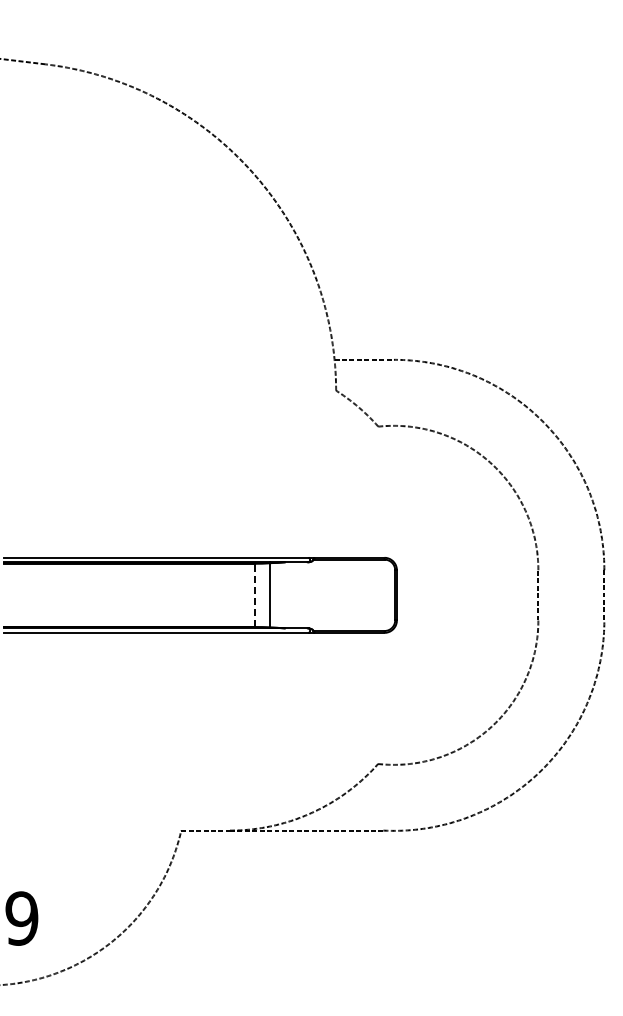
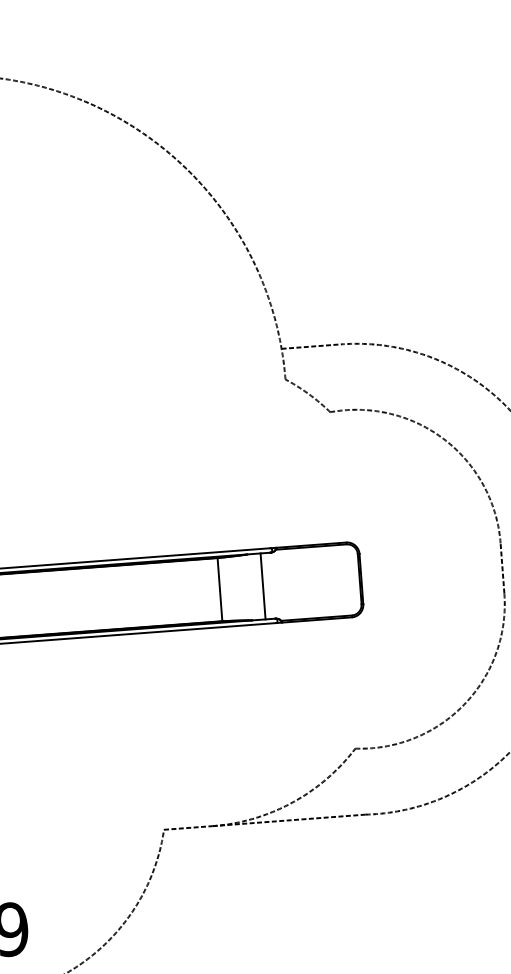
line: (255, 595) -> (220, 589), dashed -> solid
line: (270, 595) -> (263, 586), moved

